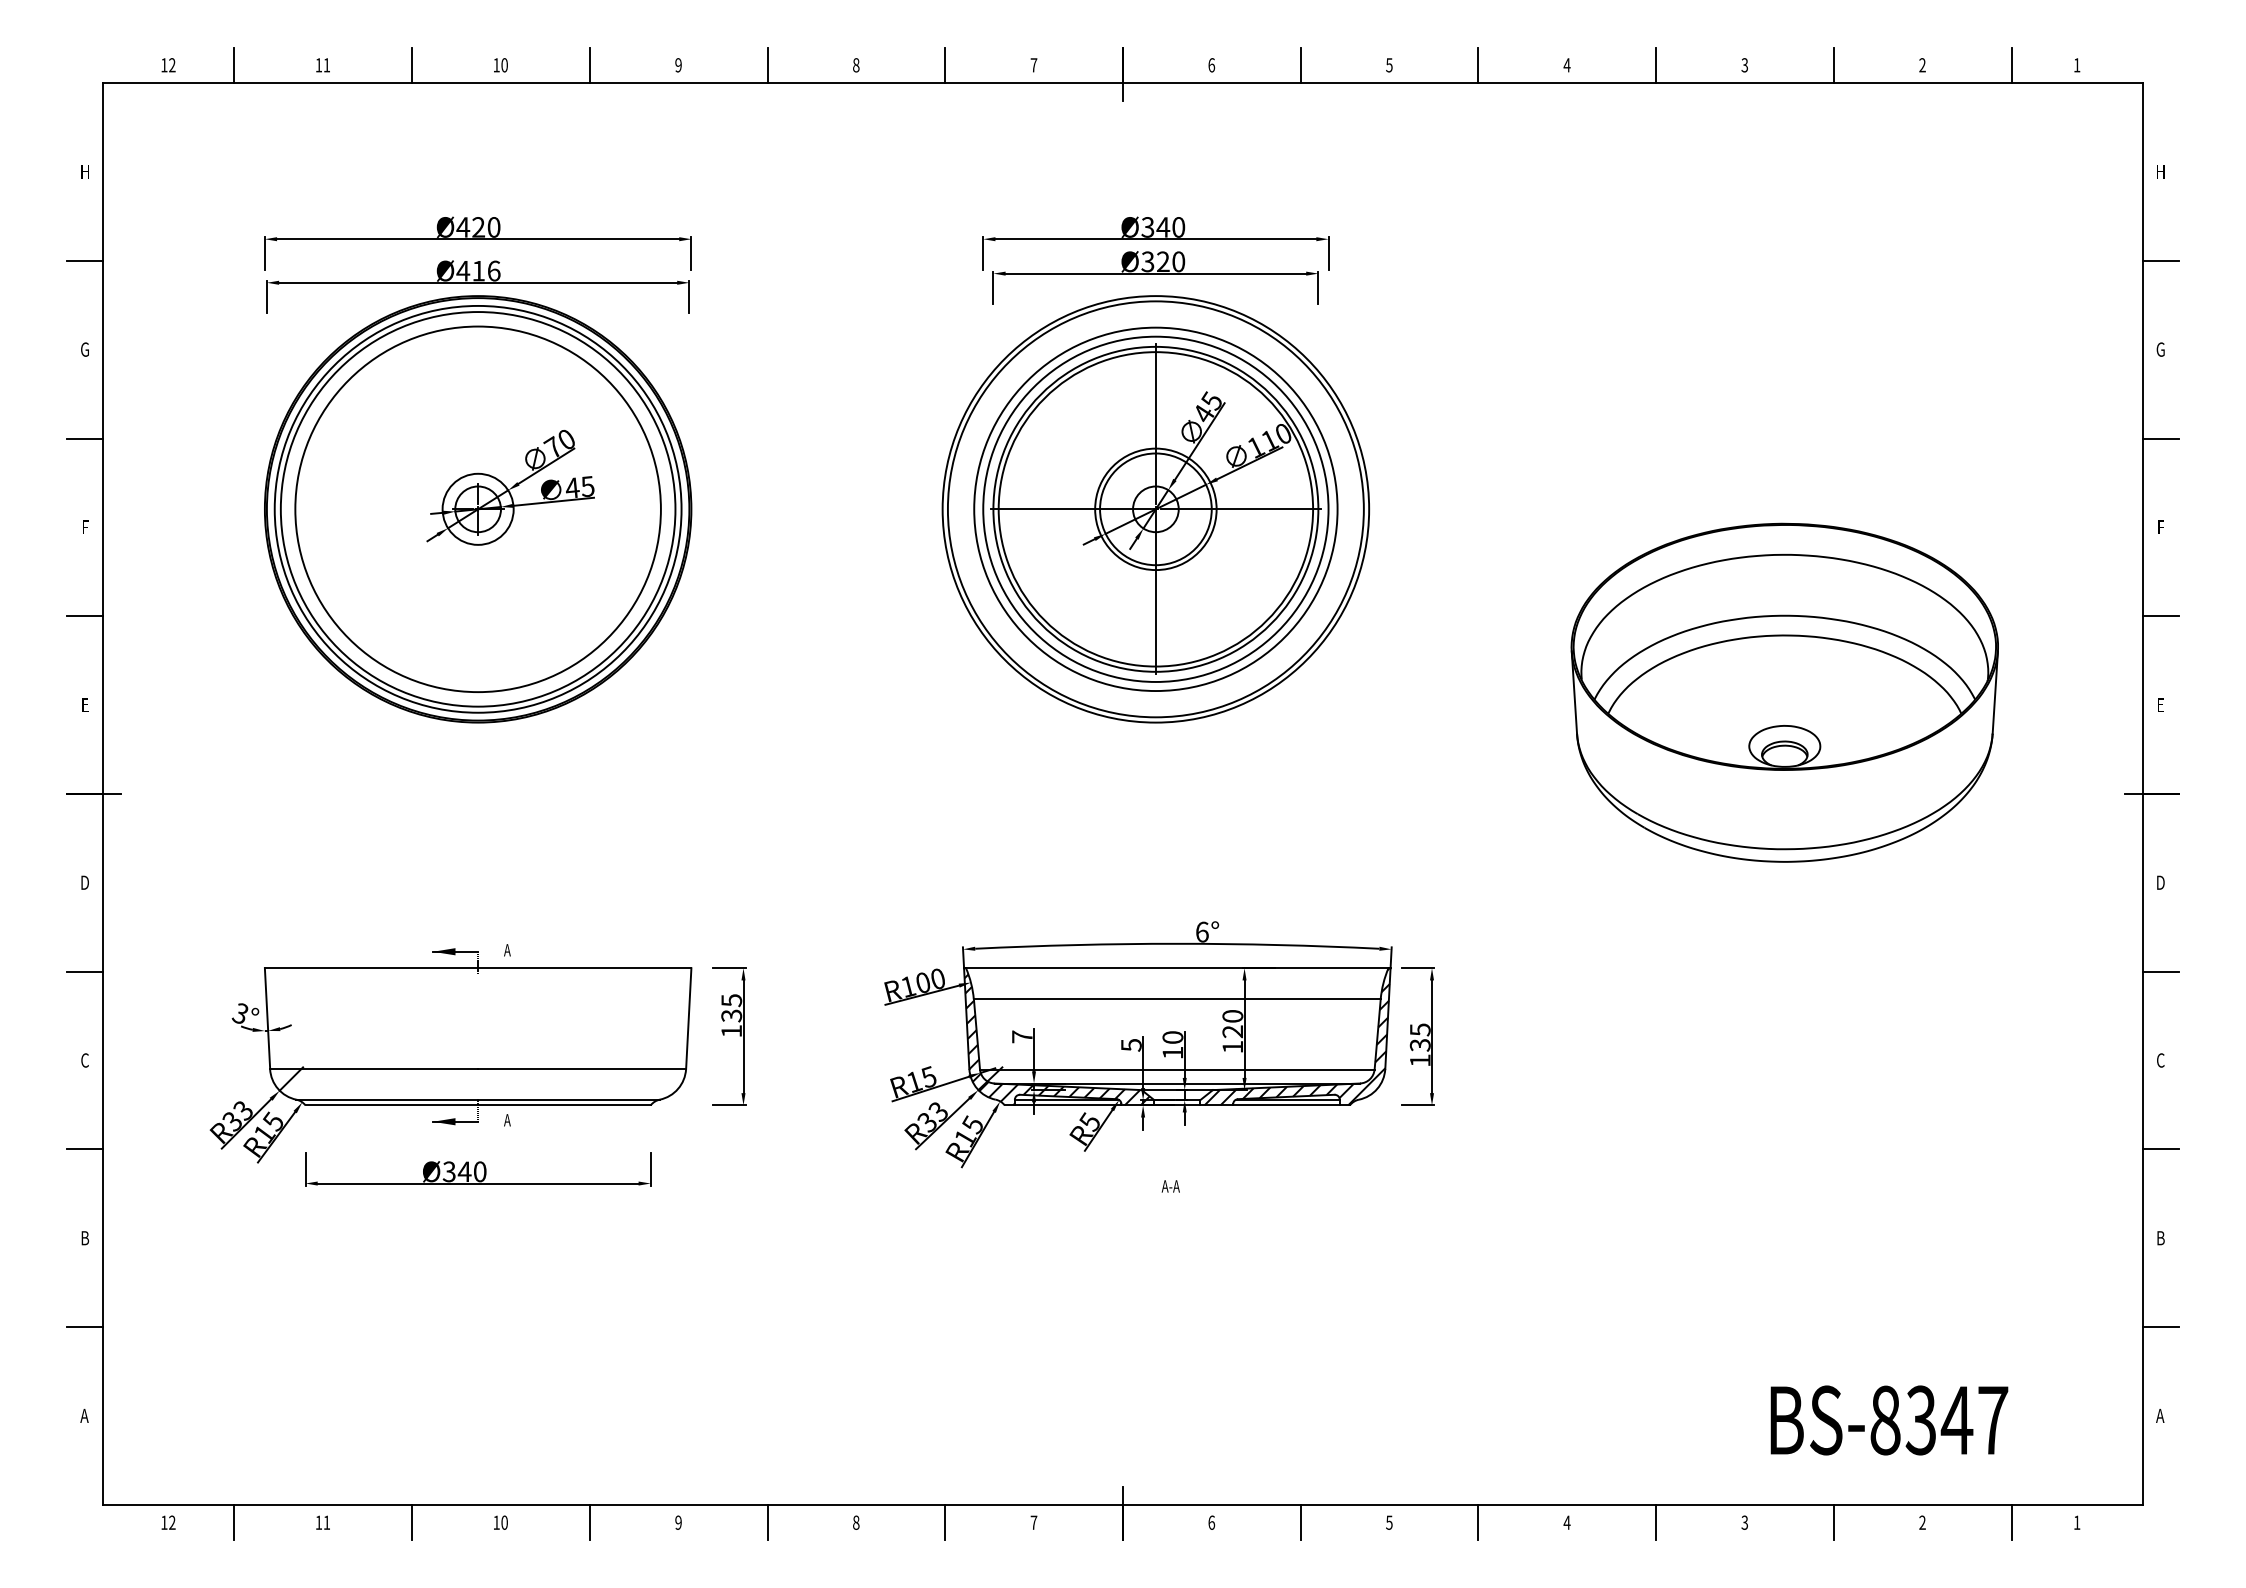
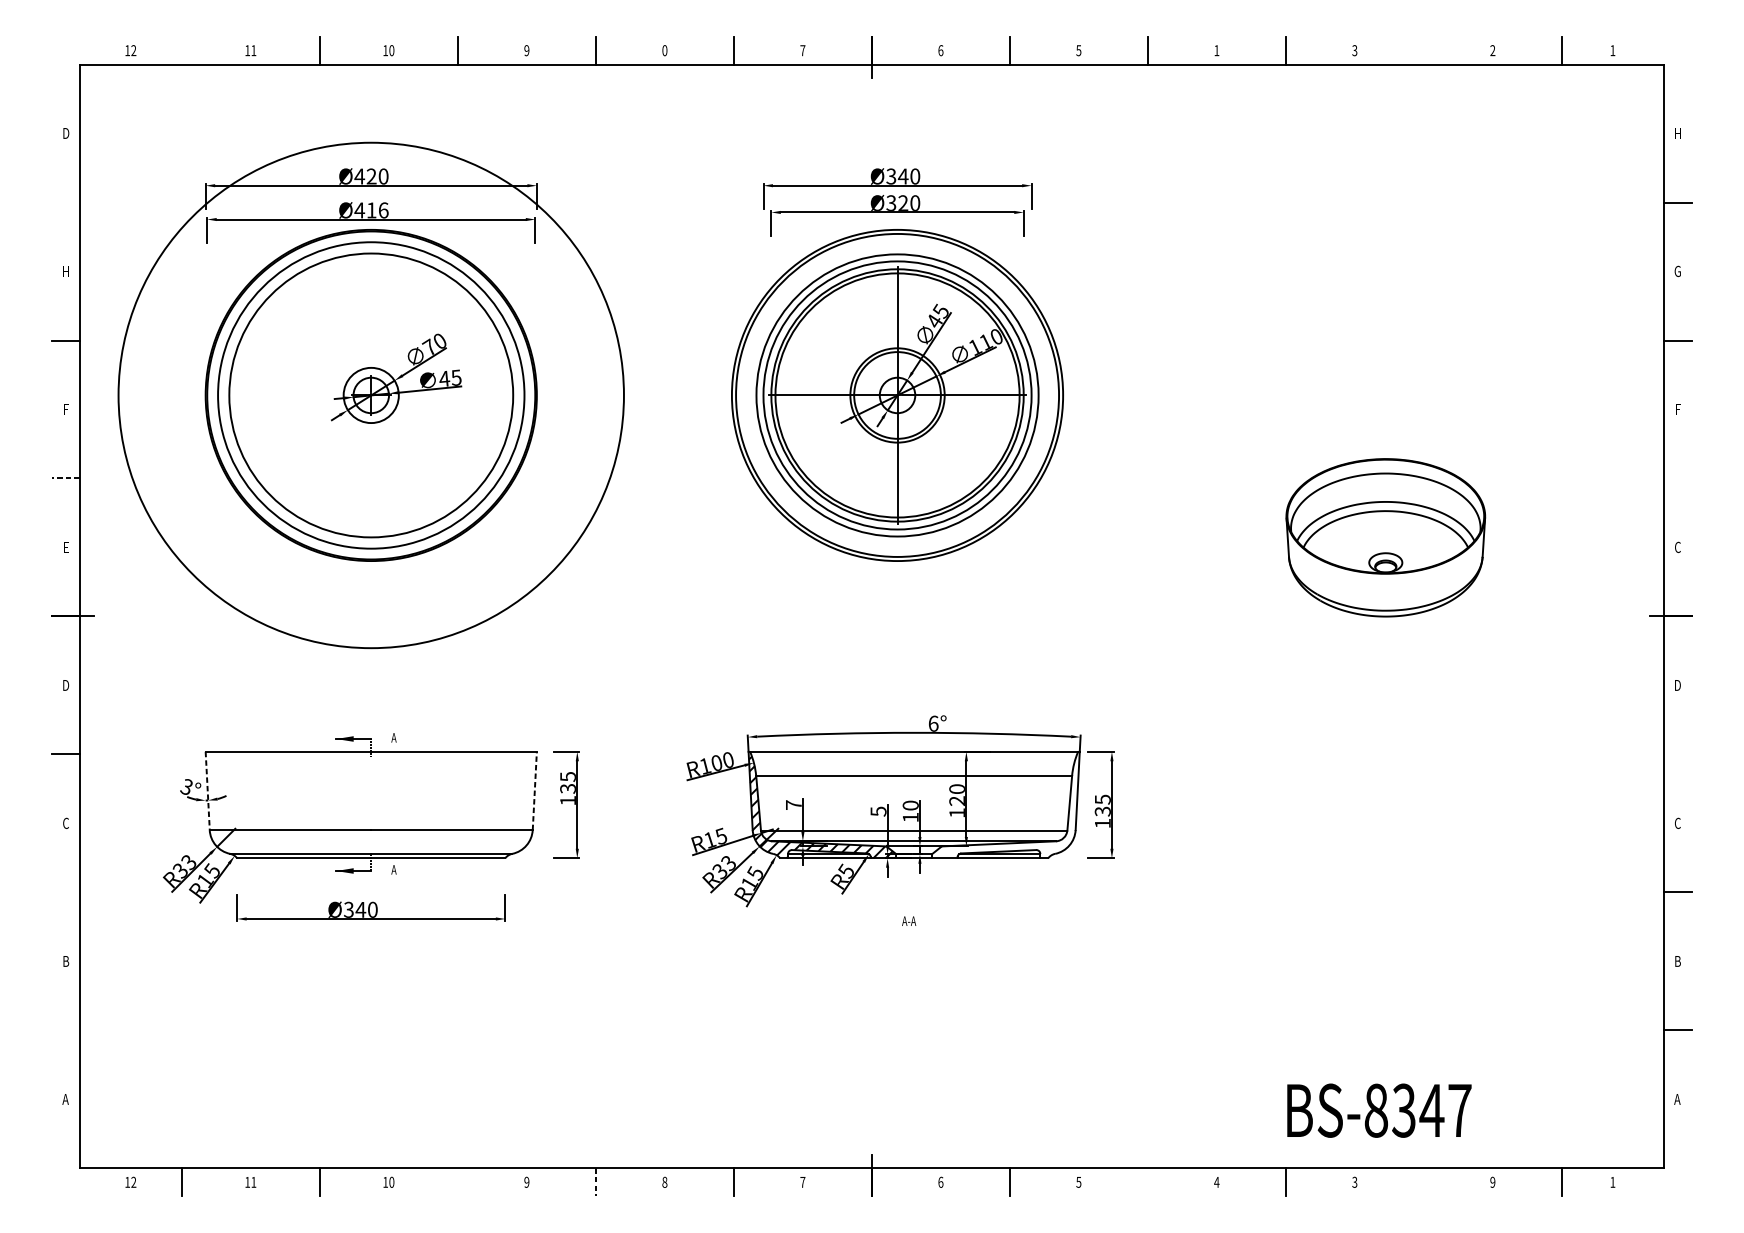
line: (234, 65) -> (182, 50), removed
text: (856, 65) -> (665, 50), 8 -> 0
text: (1566, 65) -> (1216, 50), 4 -> 1
line: (1833, 65) -> (1423, 50), removed
text: (85, 171) -> (66, 133), H -> D
line: (84, 260) -> (65, 202), removed
text: (84, 349) -> (65, 271), G -> H
circle: (477, 508) -> (370, 394), size x1.6
line: (85, 616) -> (66, 478), solid -> dashed
line: (2160, 616) -> (1677, 478), removed
part: (1784, 692) -> (1385, 537), size x0.6
text: (2160, 704) -> (1677, 547), E -> C
line: (2160, 971) -> (1677, 754), removed
line: (688, 1018) -> (534, 790), solid -> dashed
line: (267, 1019) -> (207, 791), solid -> dashed
hatch: (1296, 1036) -> (1006, 804), removed
line: (84, 1149) -> (65, 892), removed
line: (84, 1327) -> (65, 1030), removed
text: (1889, 1420) -> (1379, 1110), moved
line: (589, 1522) -> (457, 1182), removed
line: (767, 1522) -> (595, 1182), solid -> dashed
line: (1478, 1522) -> (1148, 1182), removed
line: (1833, 1522) -> (1423, 1182), removed
text: (1922, 1522) -> (1492, 1182), 2 -> 9

